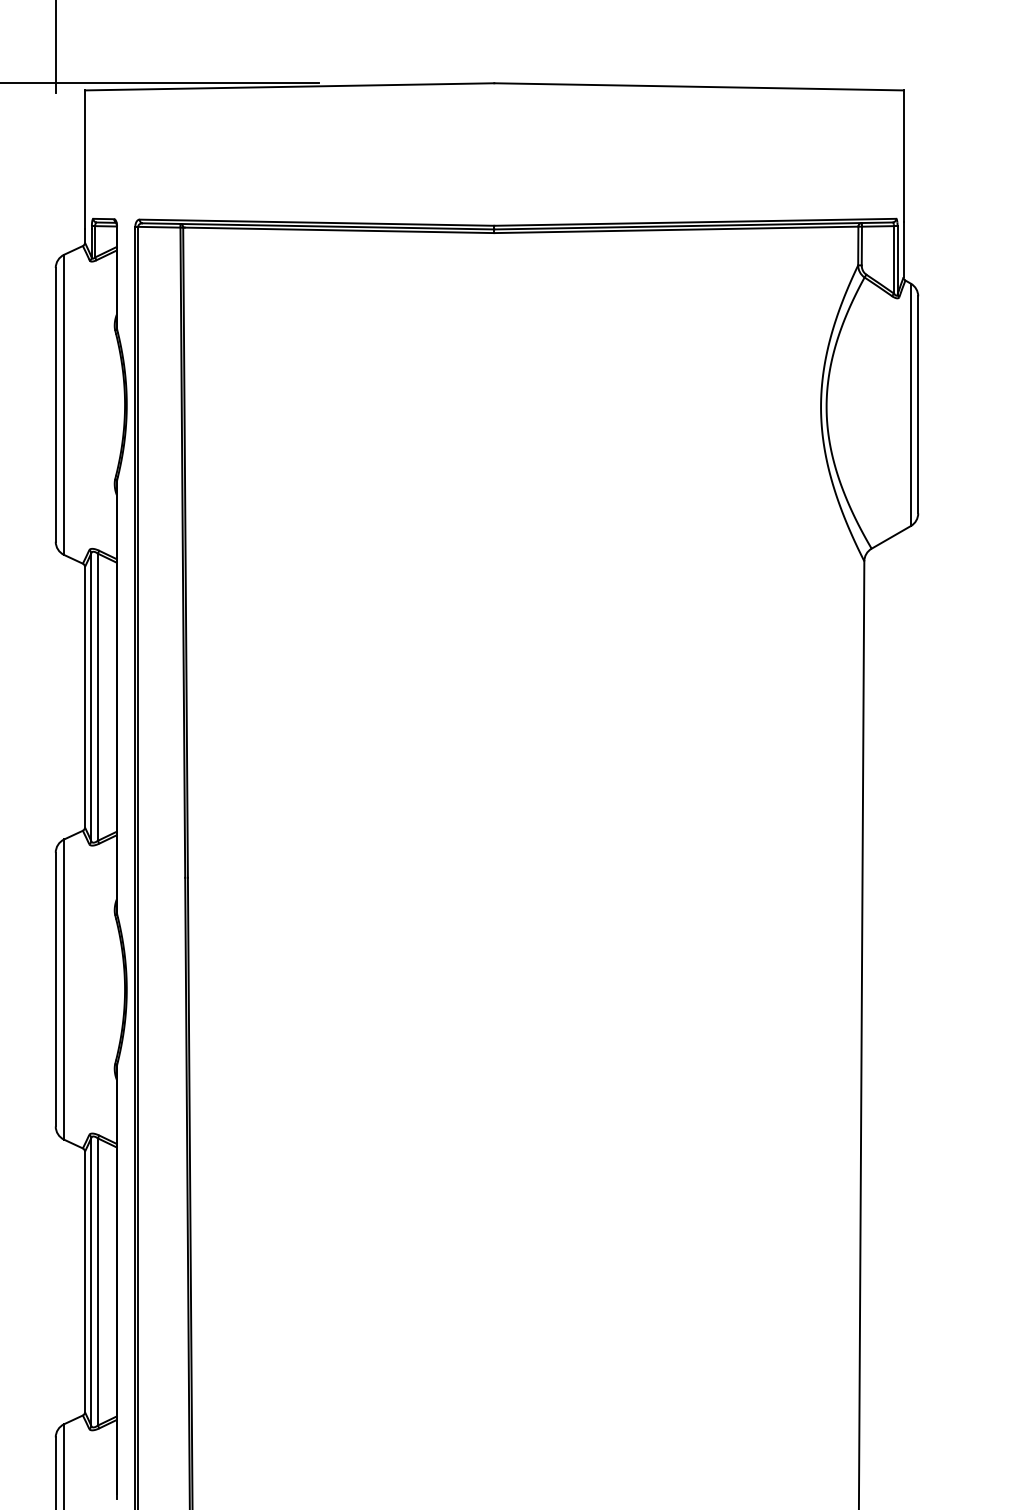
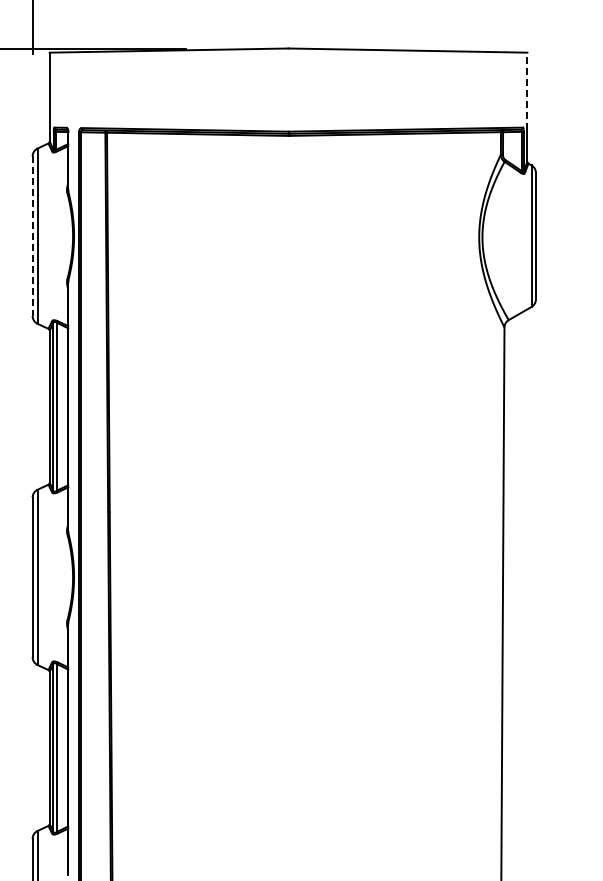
line: (903, 155) -> (527, 90), solid -> dashed
line: (55, 405) -> (32, 236), solid -> dashed

